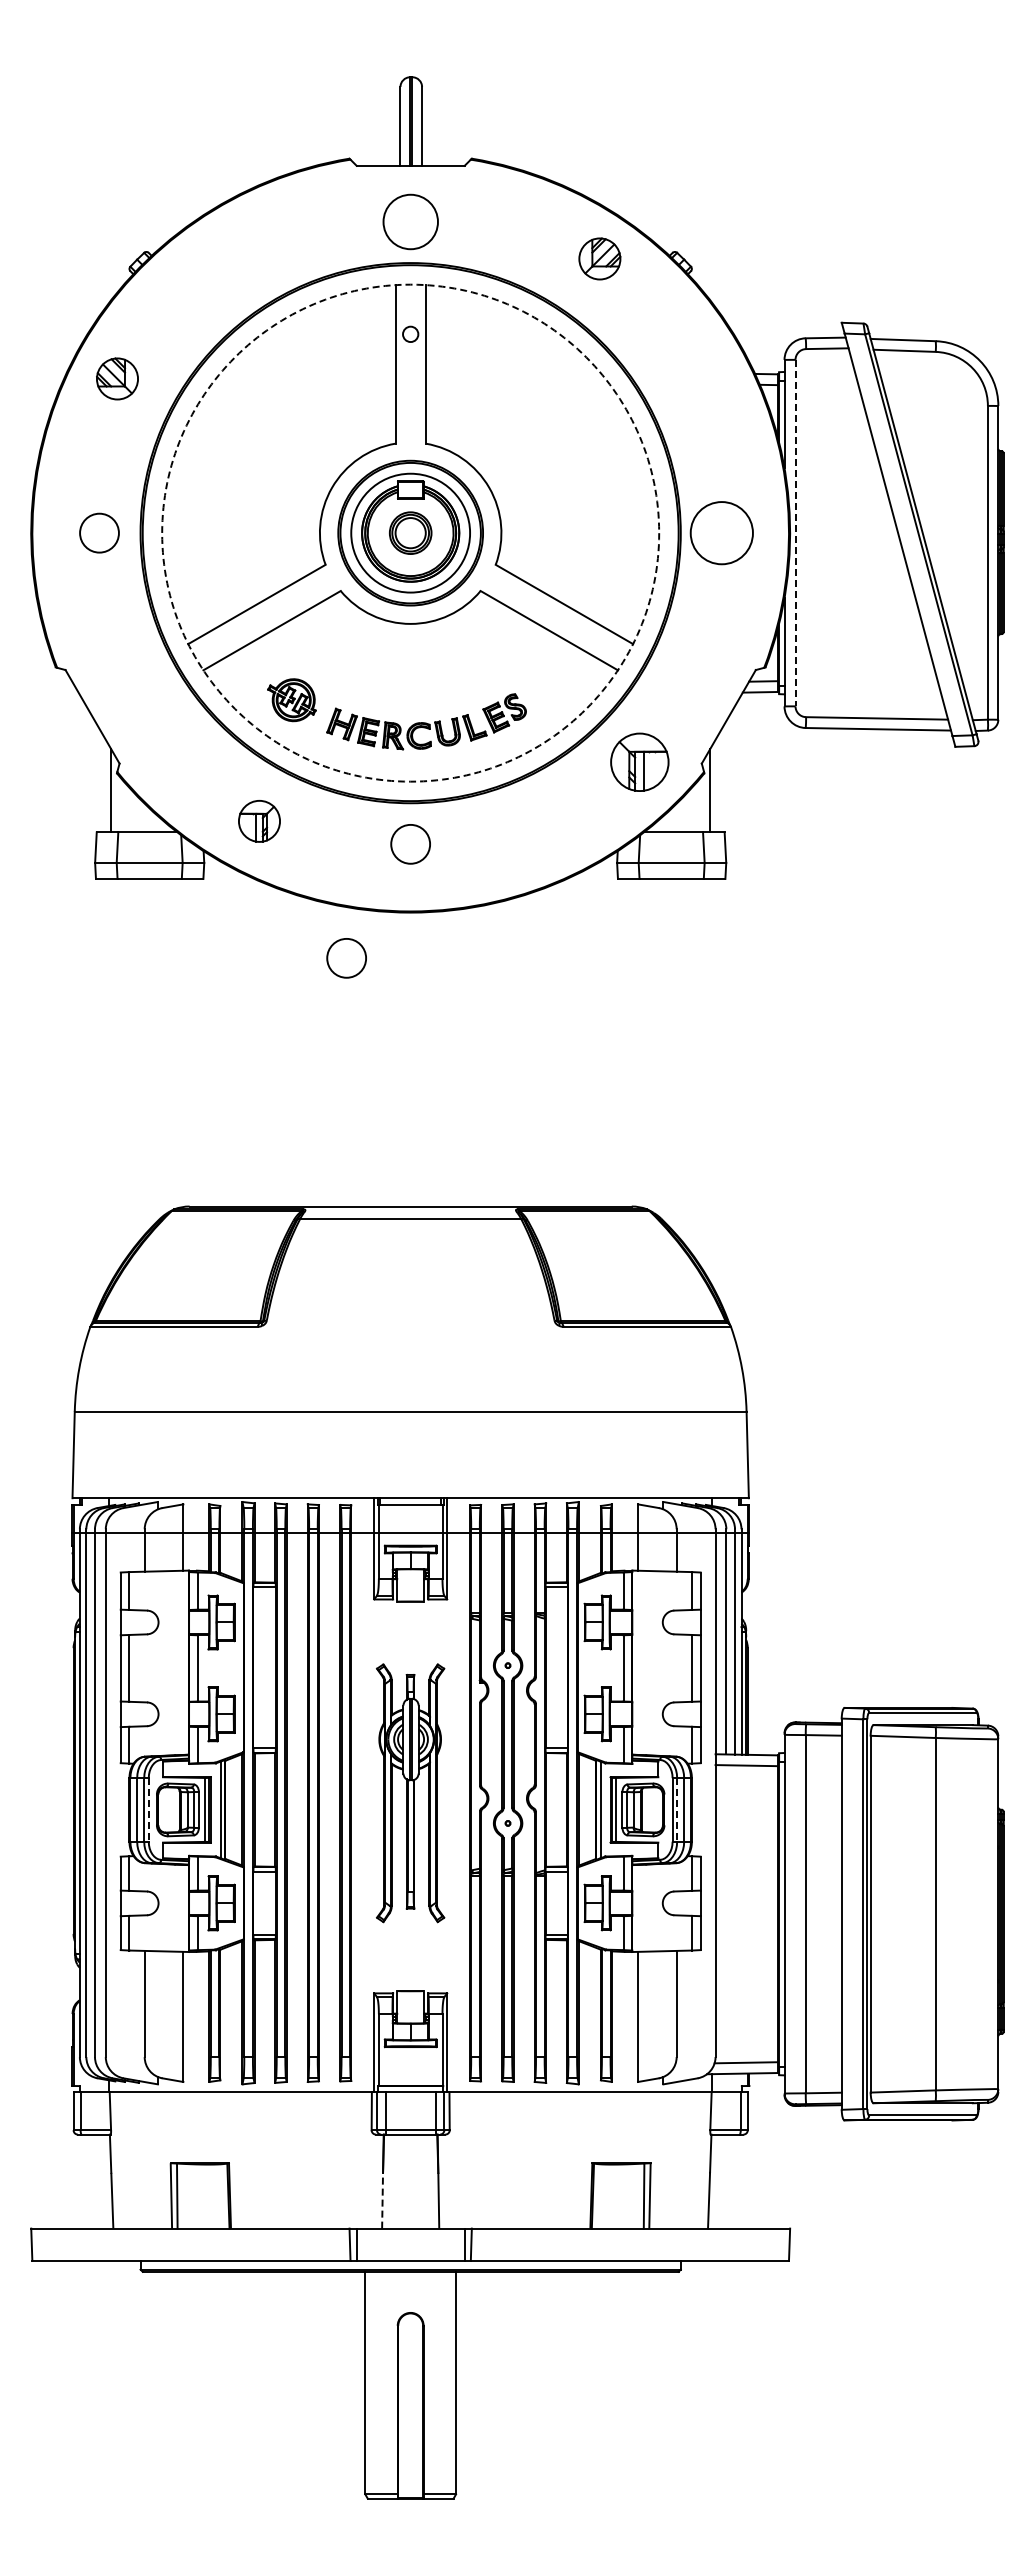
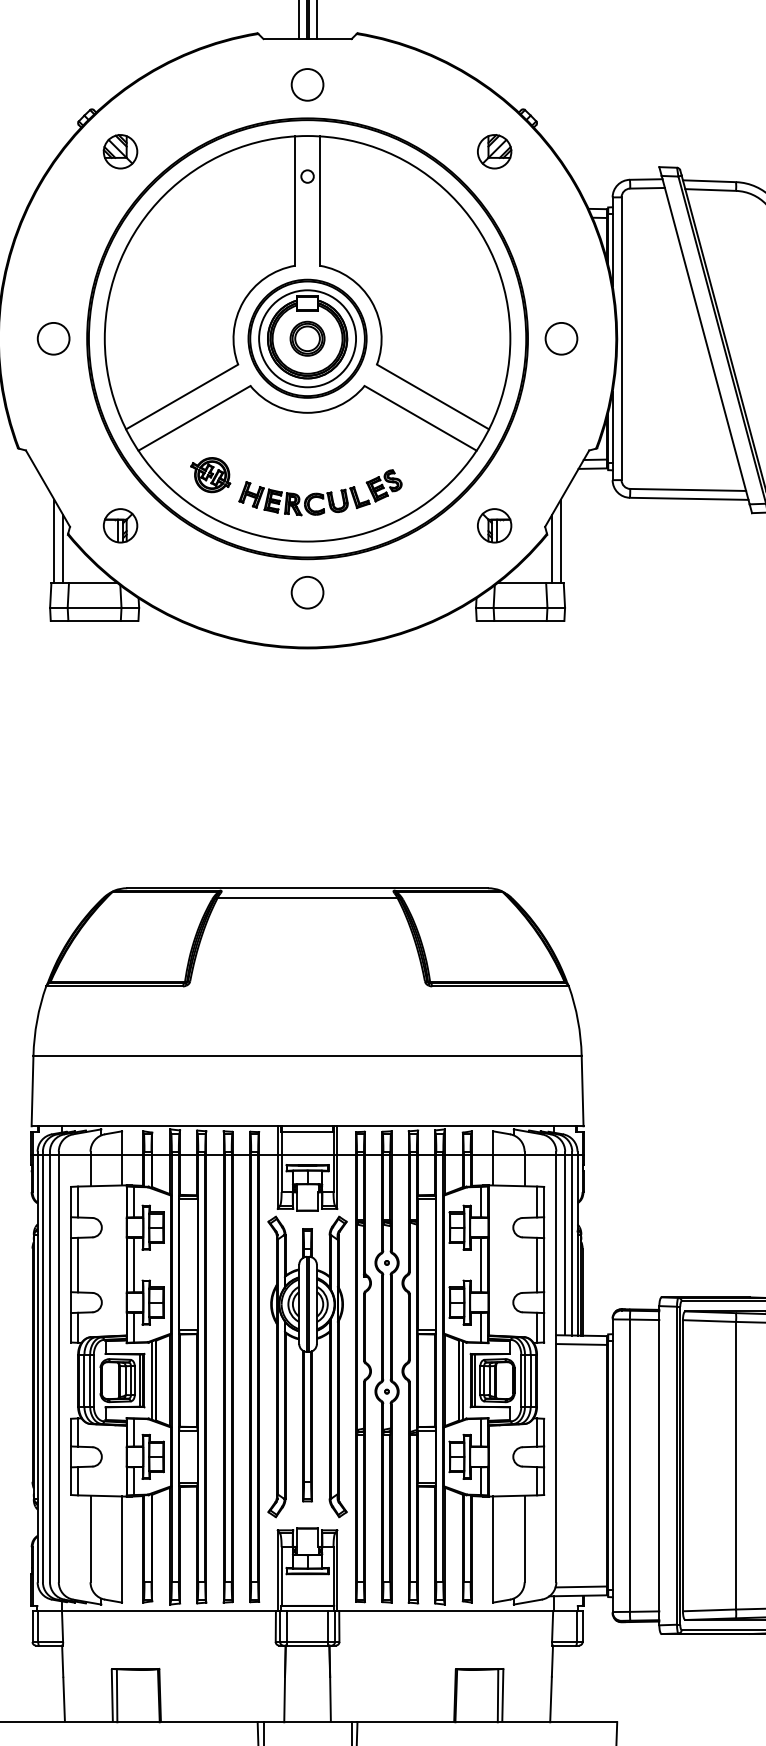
circle: (410, 221) -> (307, 84), size x0.71
part: (599, 258) -> (494, 151), moved
part: (117, 378) -> (120, 151), moved
circle: (410, 532) -> (307, 338), dashed -> solid
circle: (721, 532) -> (561, 338), size x0.62
line: (795, 533) -> (621, 339), dashed -> solid
part: (639, 762) -> (494, 525), size x0.71
line: (100, 781) -> (54, 541), added
line: (720, 781) -> (560, 541), added
part: (259, 821) -> (120, 525), moved
circle: (346, 958) -> (255, 685), removed
part: (410, 1793) -> (307, 1367), size x1.43
line: (148, 1809) -> (93, 1380), dashed -> solid
line: (677, 1809) -> (525, 1380), dashed -> solid
line: (382, 2200) -> (284, 1699), dashed -> solid

